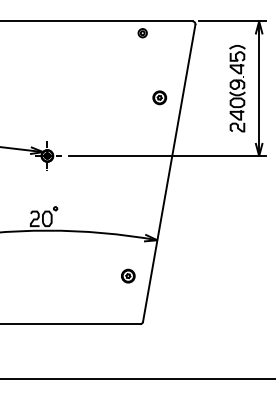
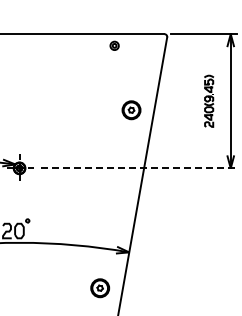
part: (237, 88) -> (209, 101), size x0.6
part: (159, 97) -> (131, 109), size x1.4
line: (167, 156) -> (139, 168), solid -> dashed
part: (128, 275) -> (100, 287), size x1.4

